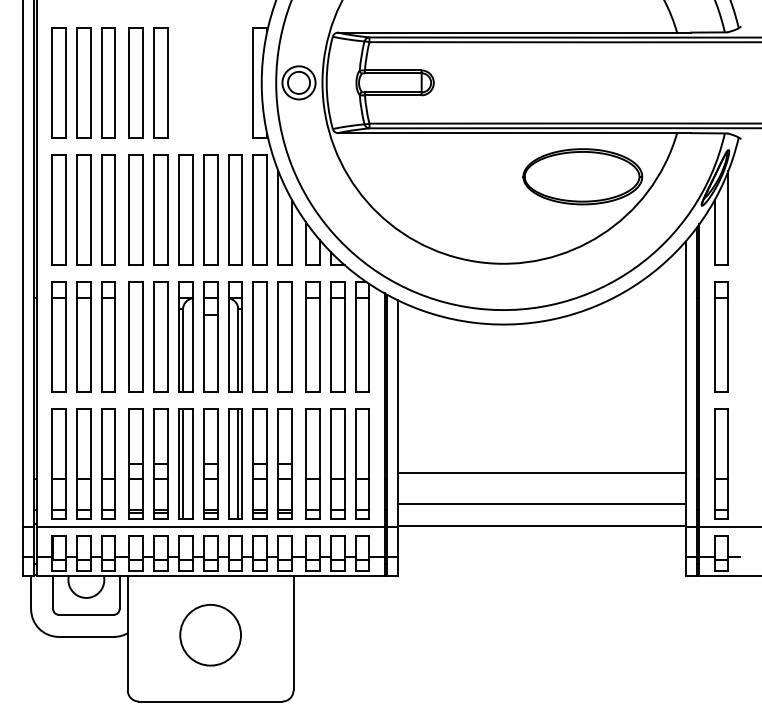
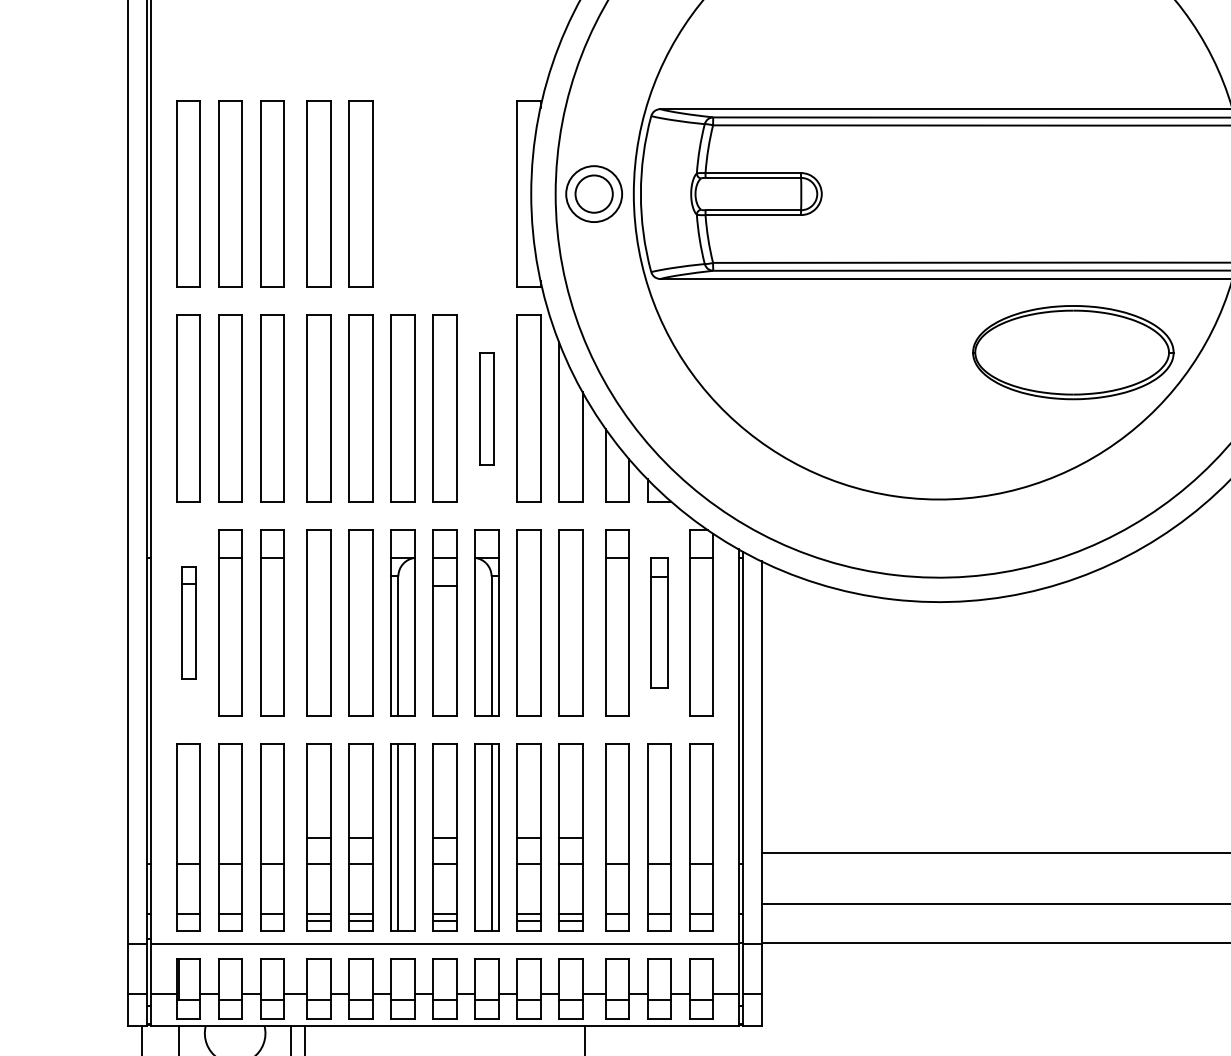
part: (235, 209) -> (486, 407), size x0.6
part: (58, 336) -> (188, 622), size x0.6
part: (337, 336) -> (659, 622), size x0.7

